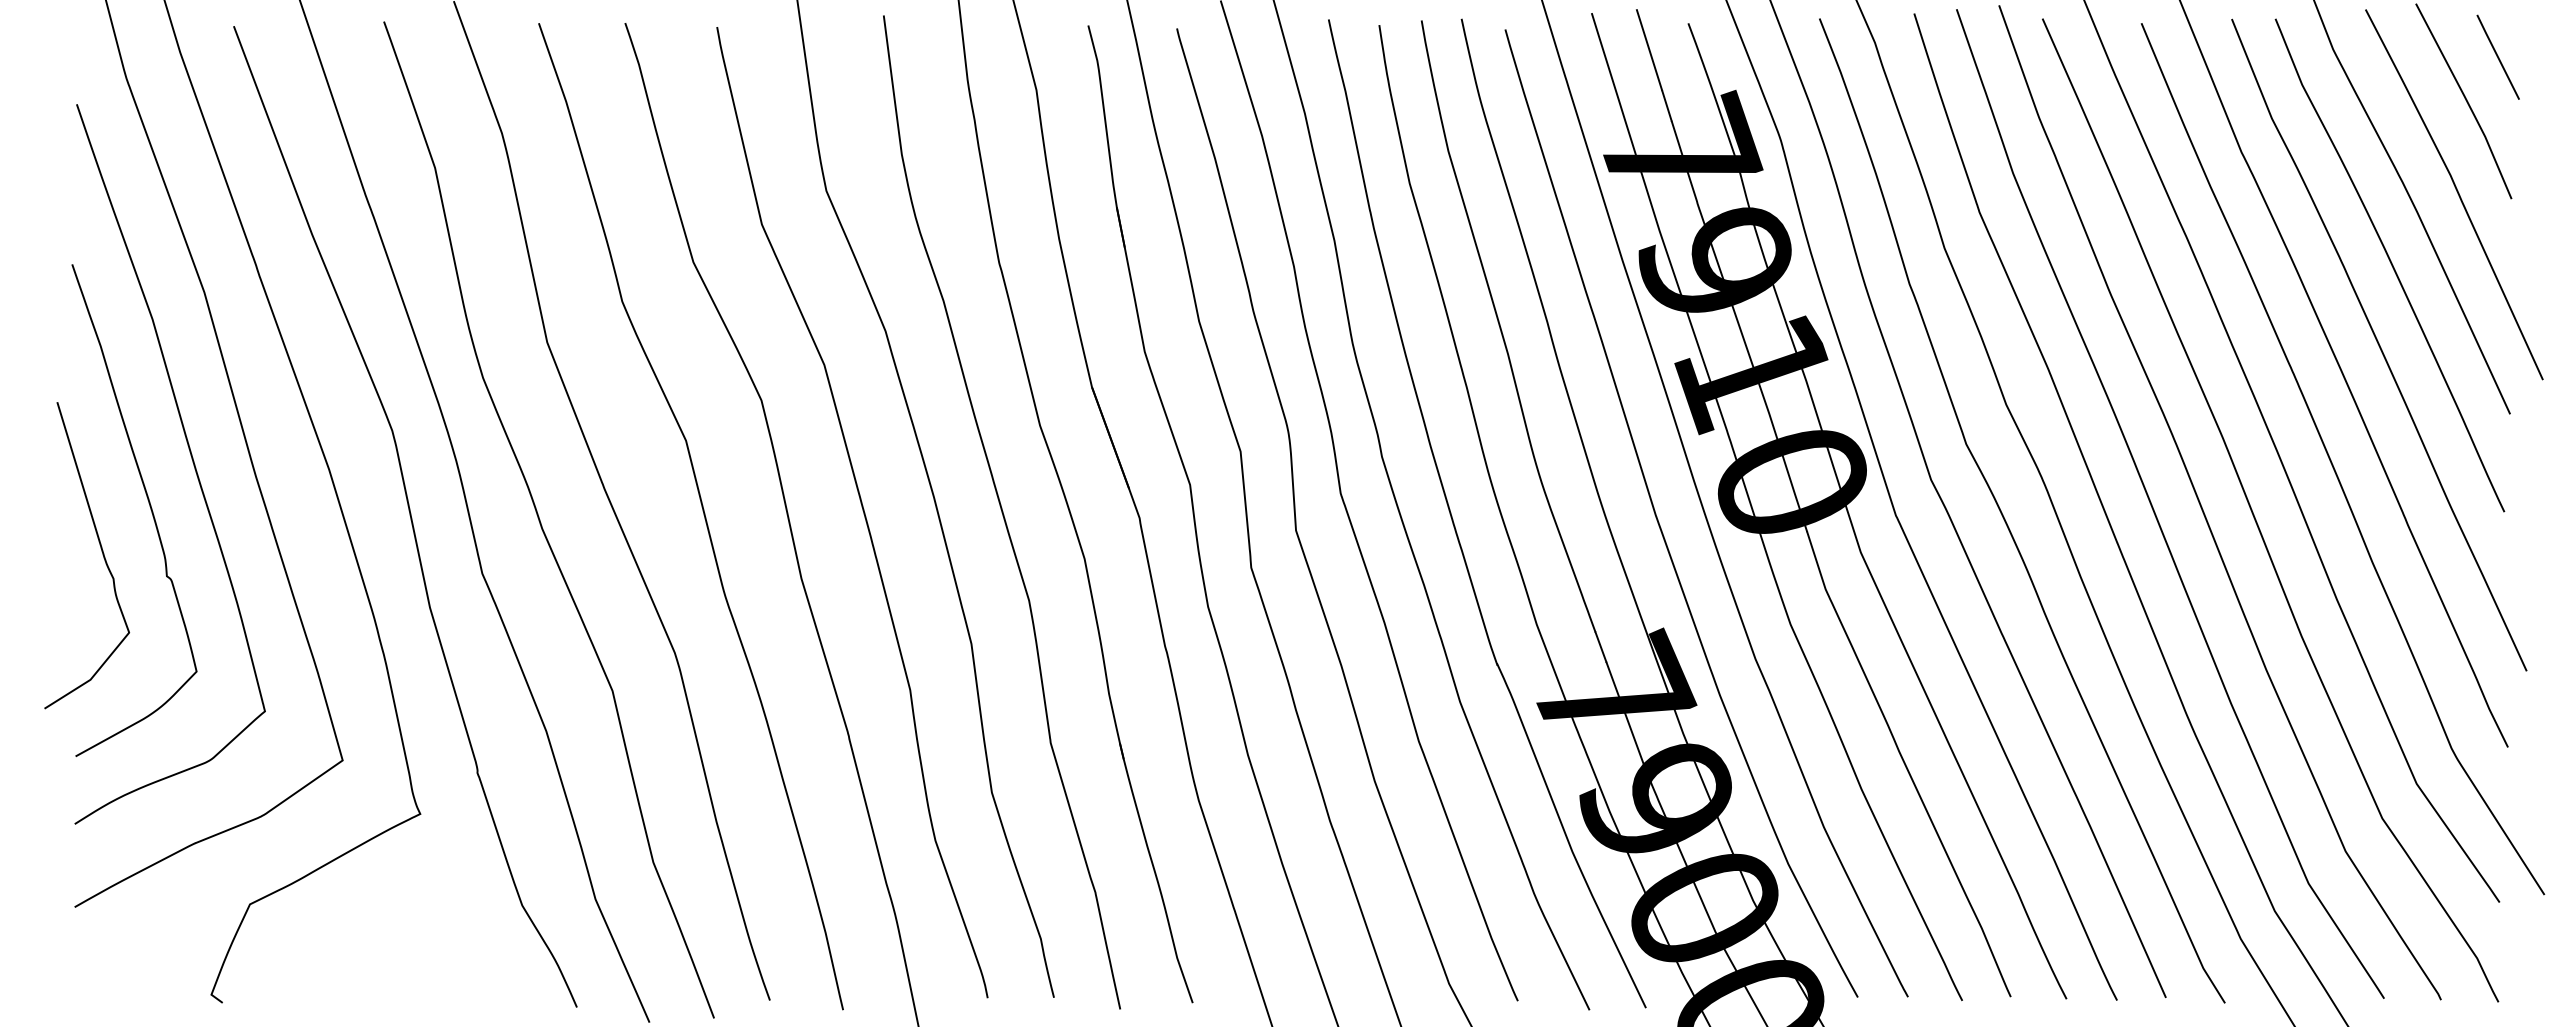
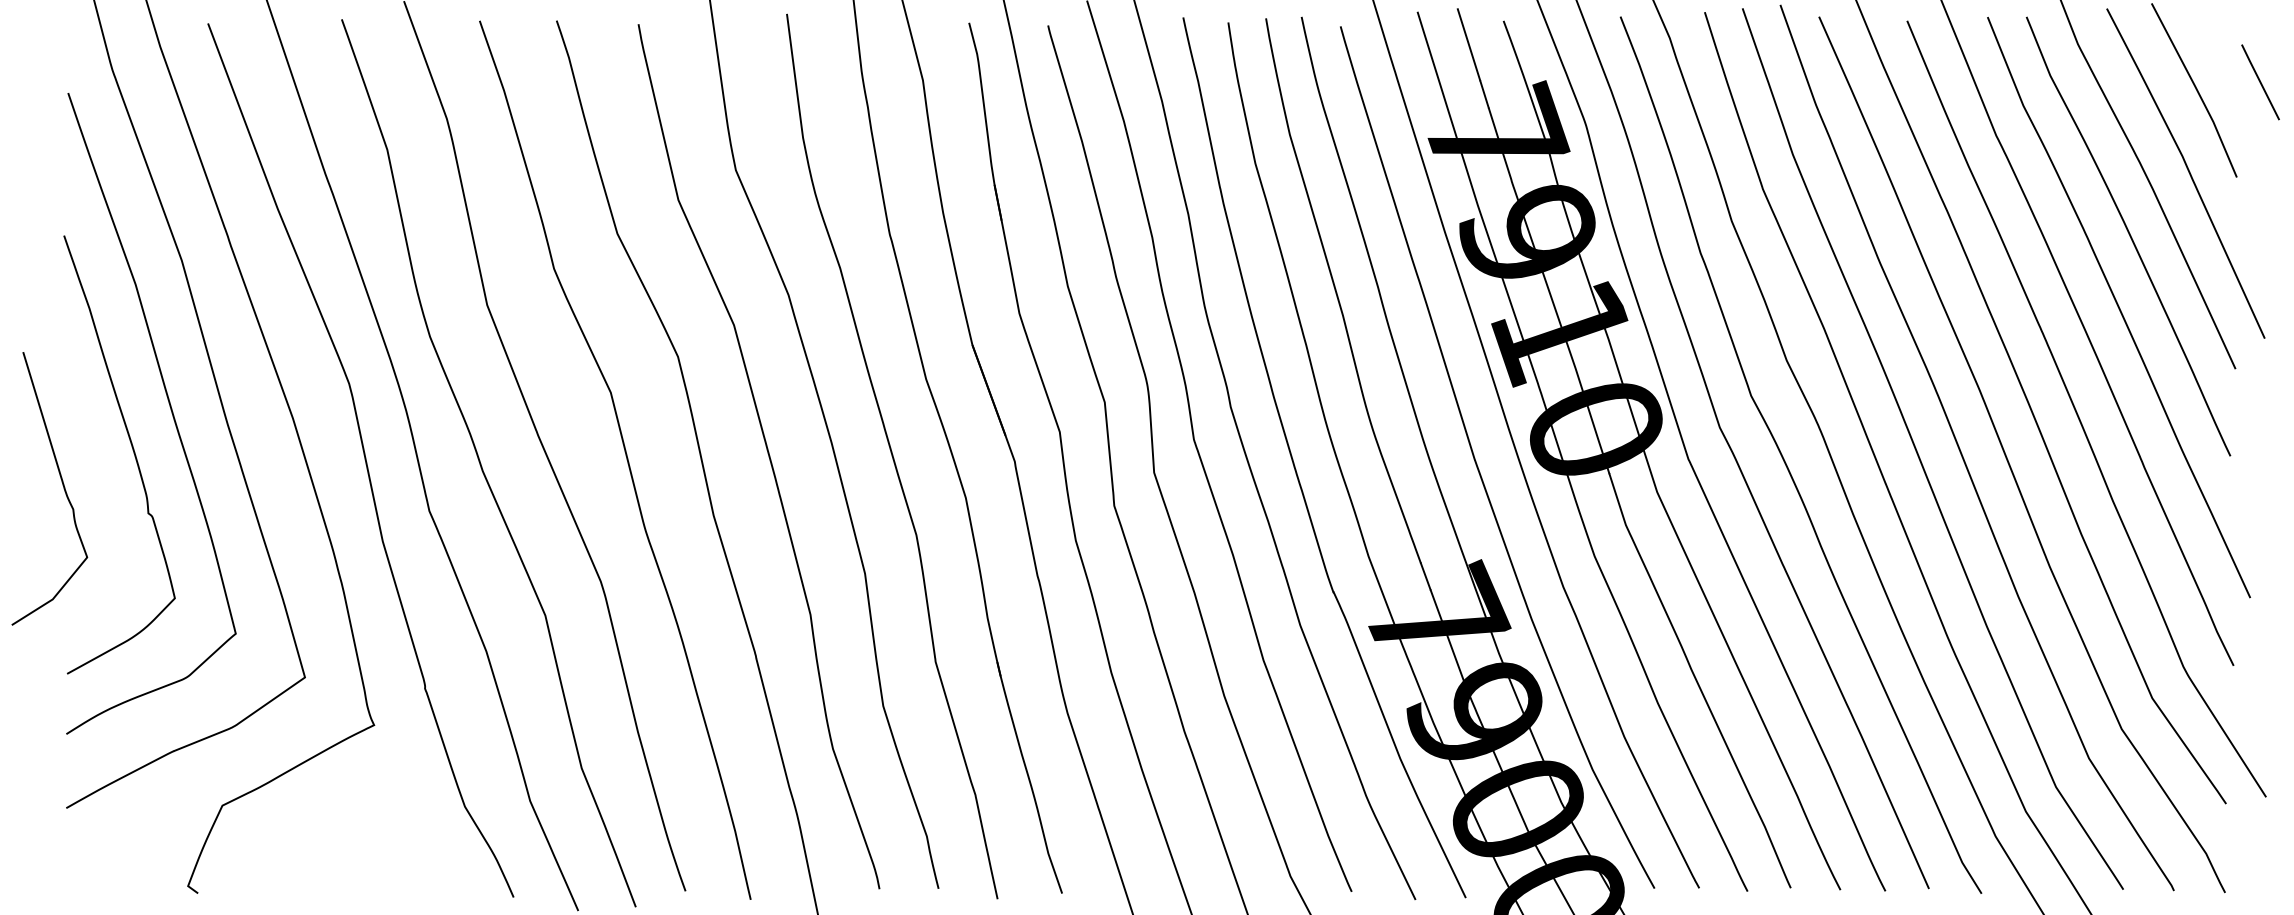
line: (2497, 56) -> (2259, 81), moved
curve: (101, 551) -> (62, 485), moved

